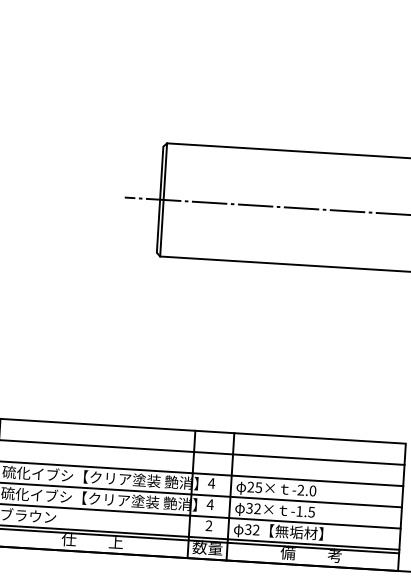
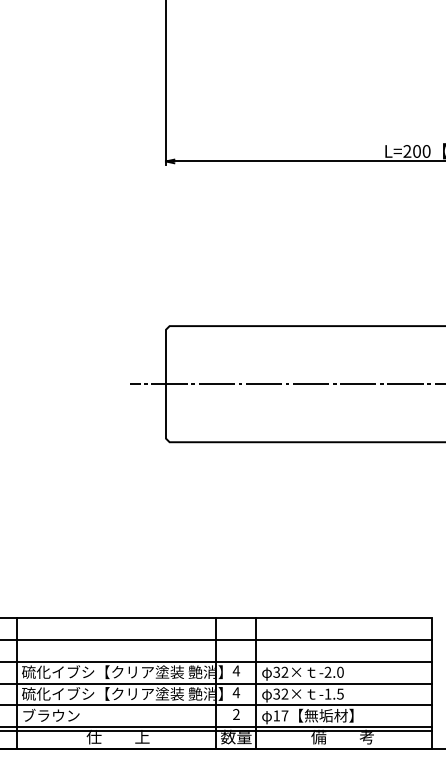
line: (163, 200) -> (169, 384), removed
text: (254, 486) -> (280, 671), 25× -> 32×
text: (251, 529) -> (280, 715), 32 -> 17

